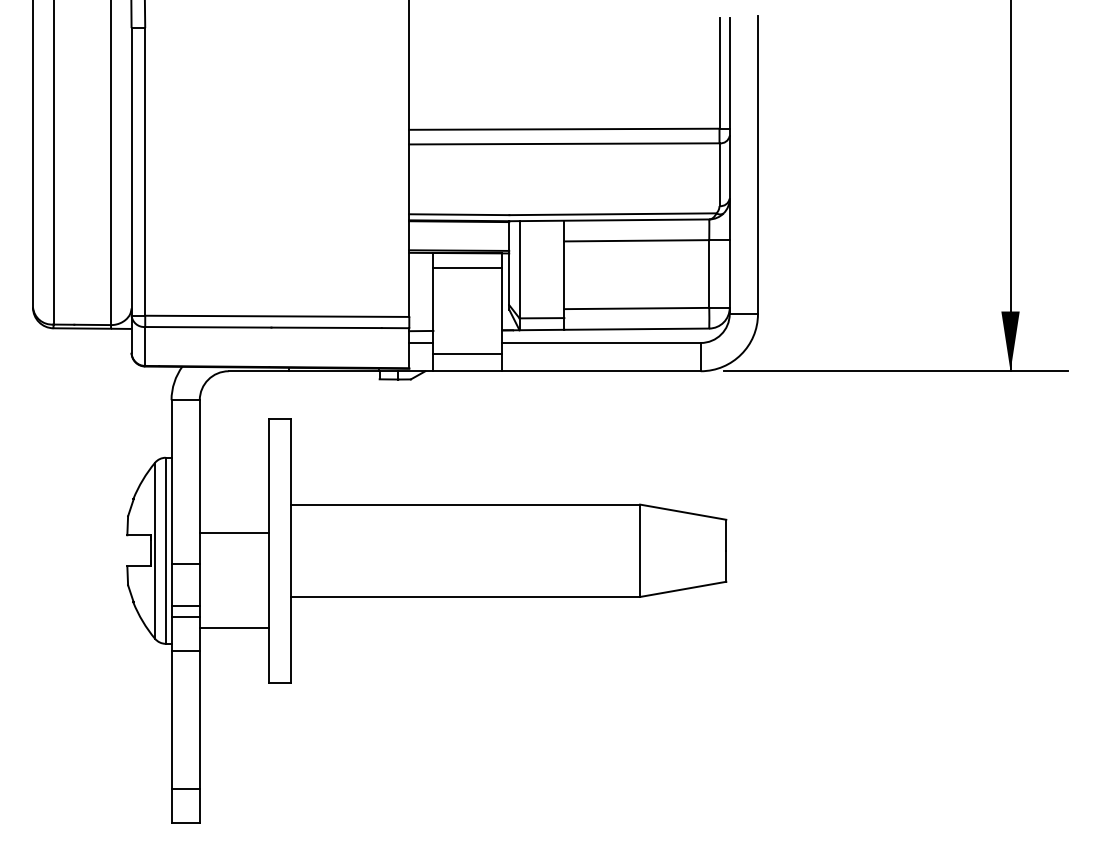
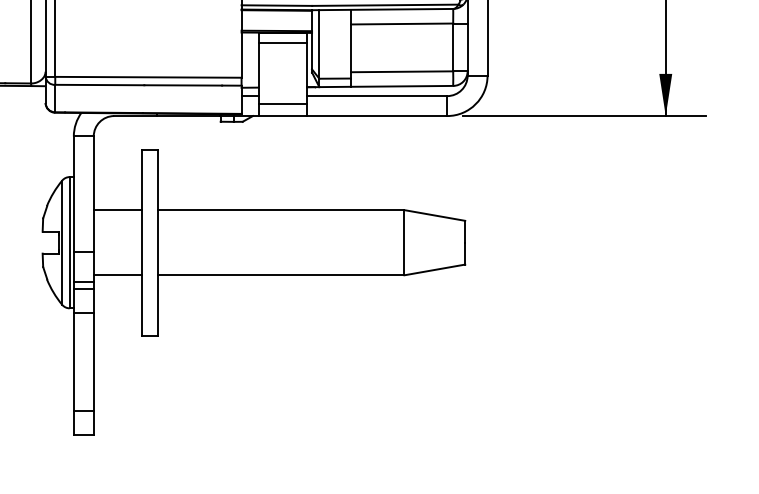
line: (233, 532) -> (117, 210), moved
line: (233, 627) -> (117, 274), moved

